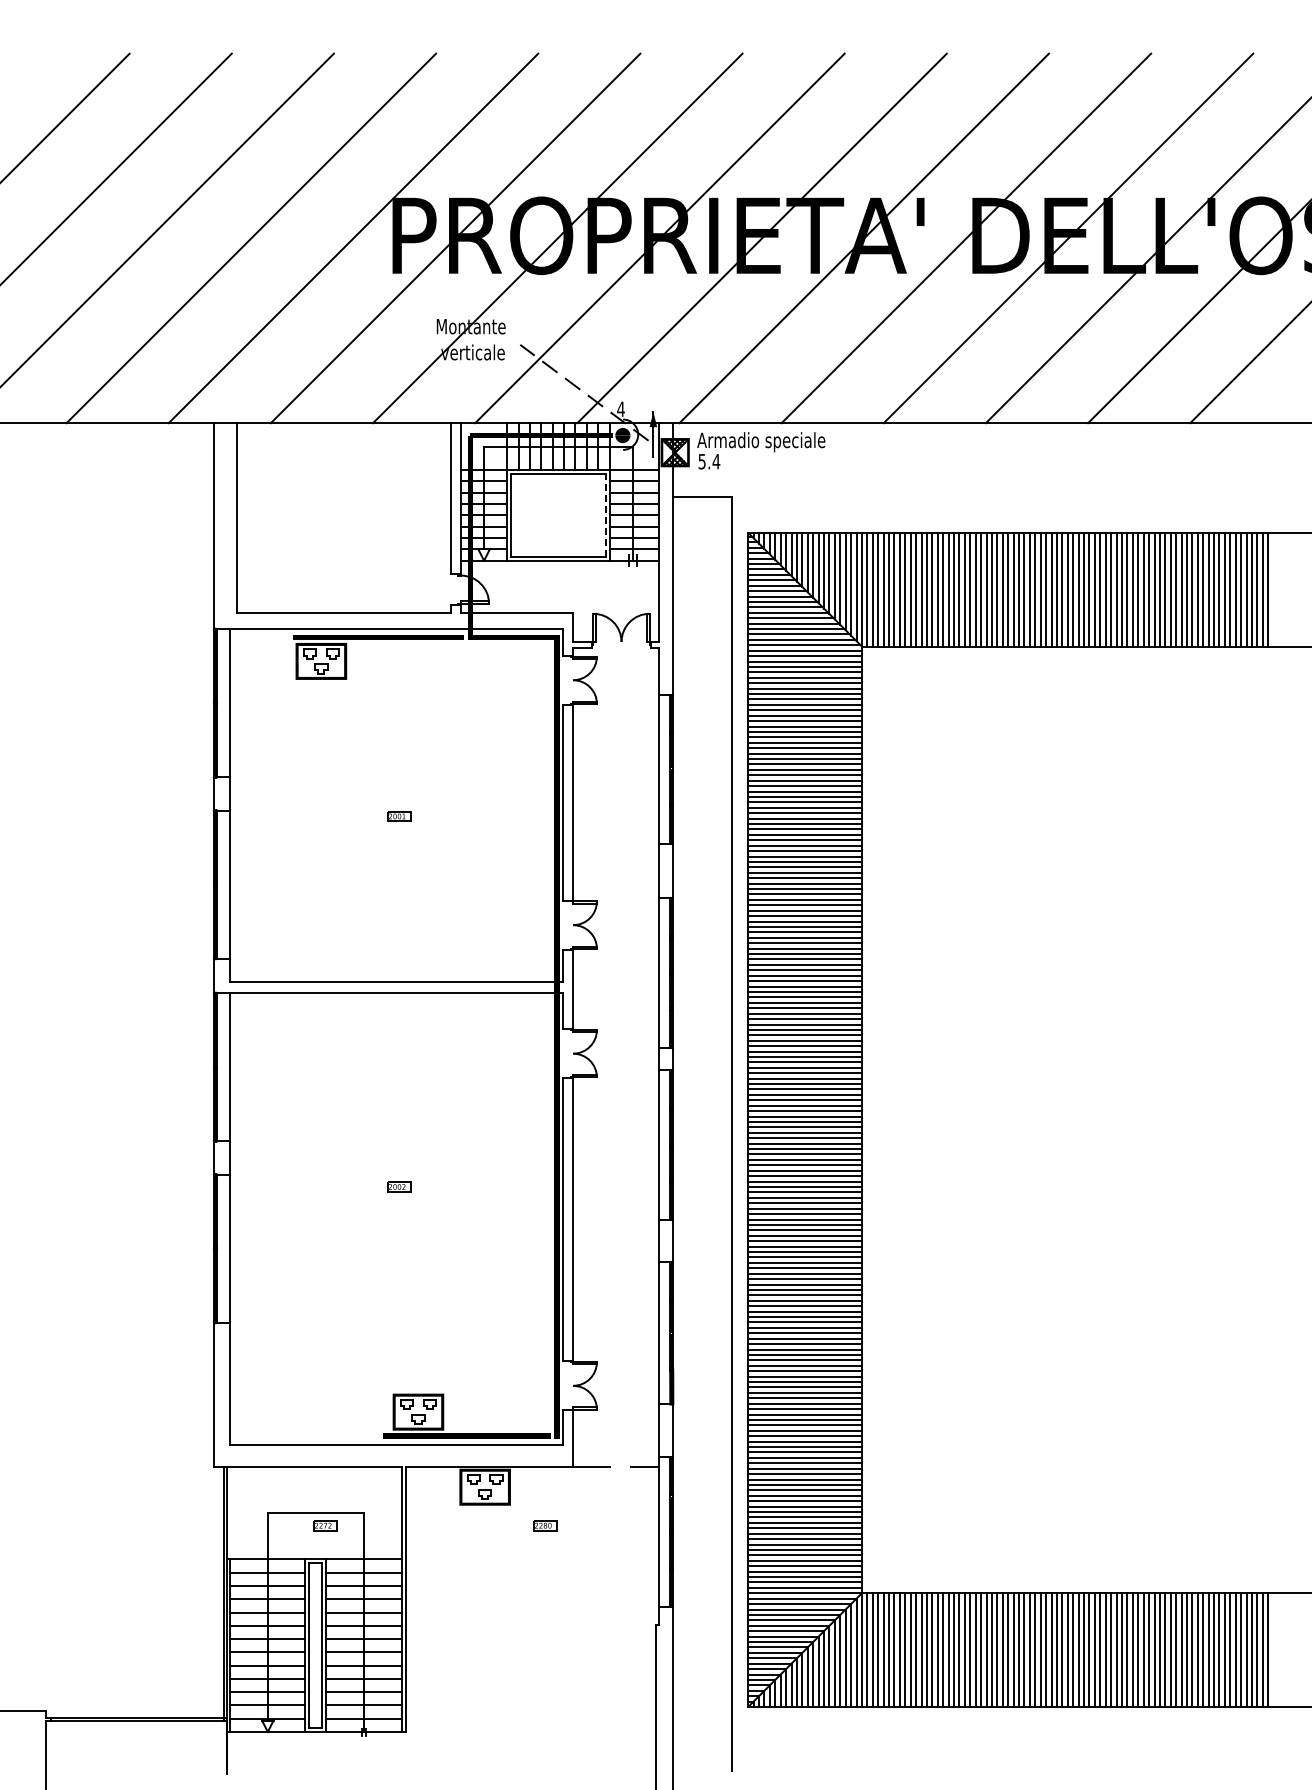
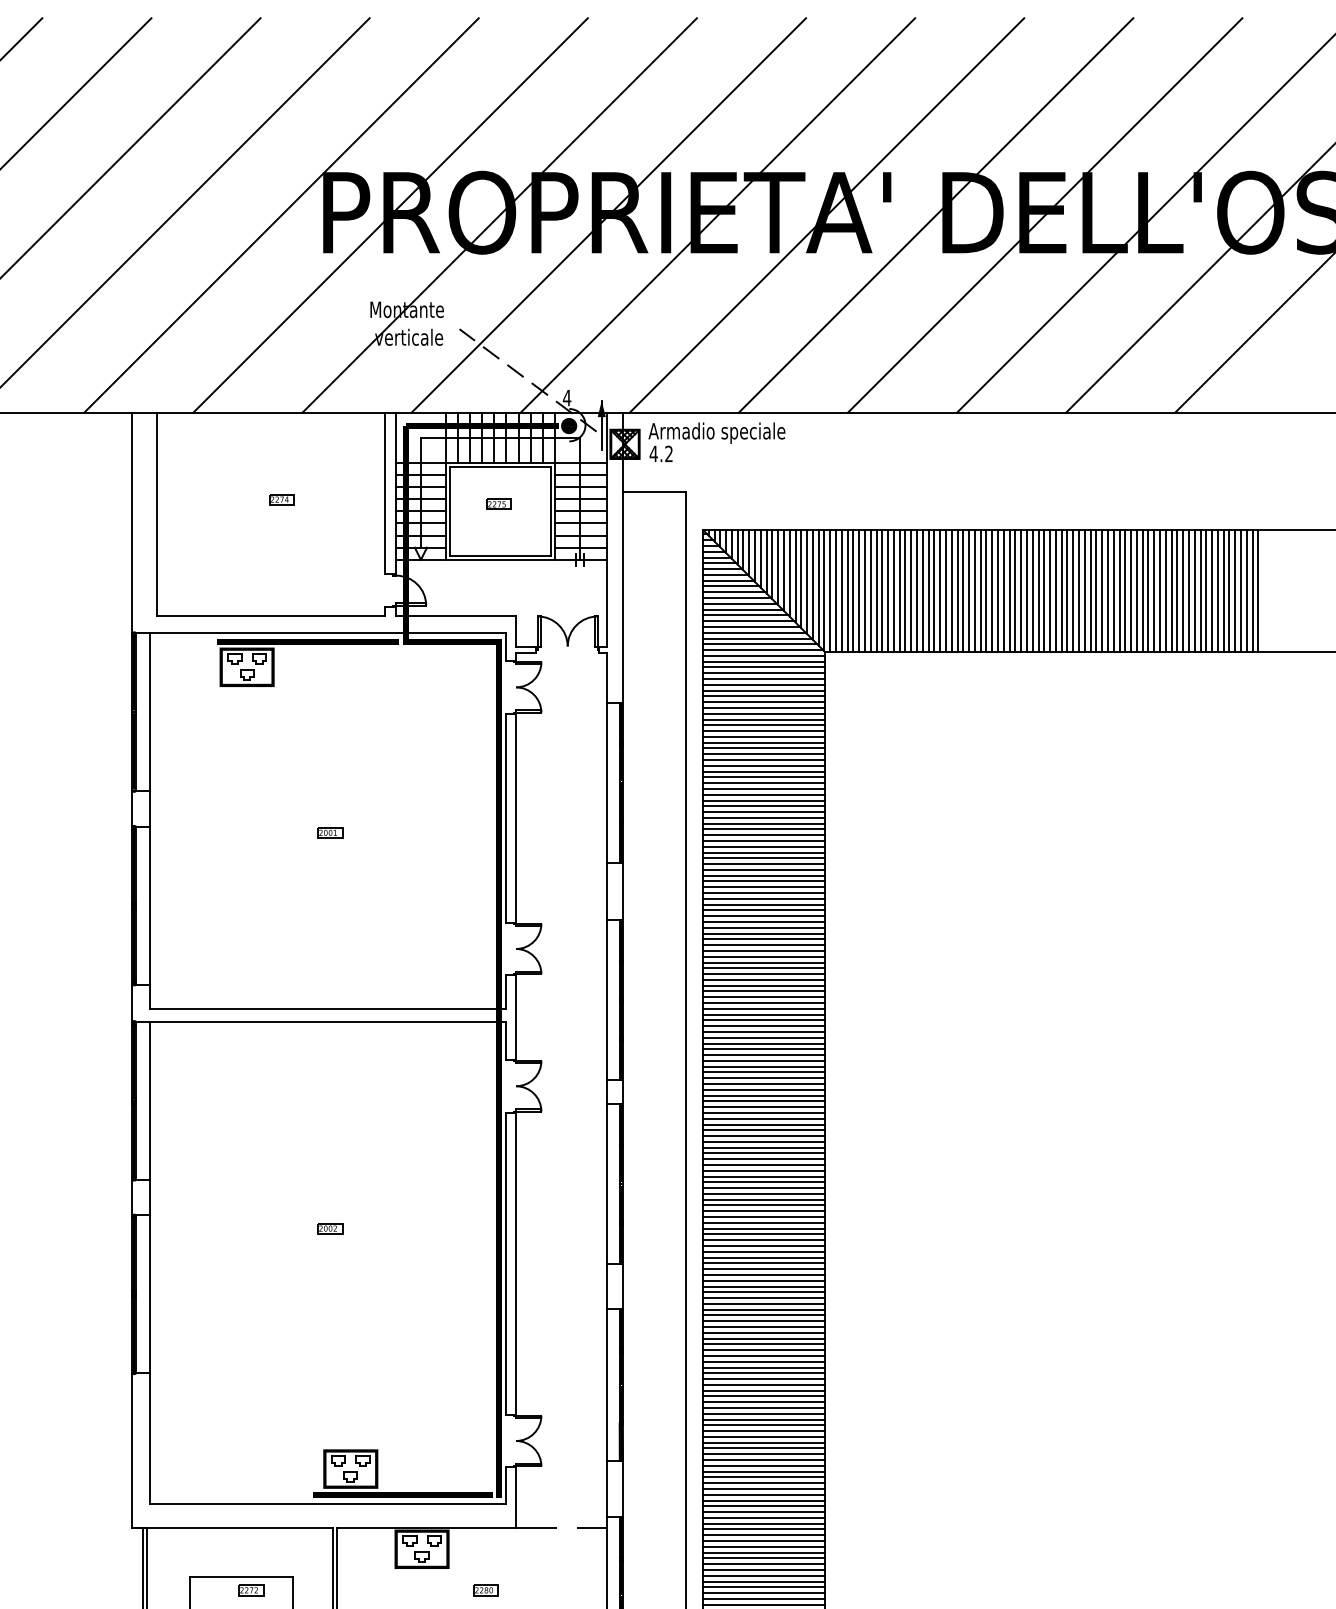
text: (709, 461) -> (661, 453), 5.4 -> 4.2
part: (353, 504) -> (281, 499), added
part: (557, 508) -> (499, 503), added
line: (605, 515) -> (550, 511), dashed -> solid

